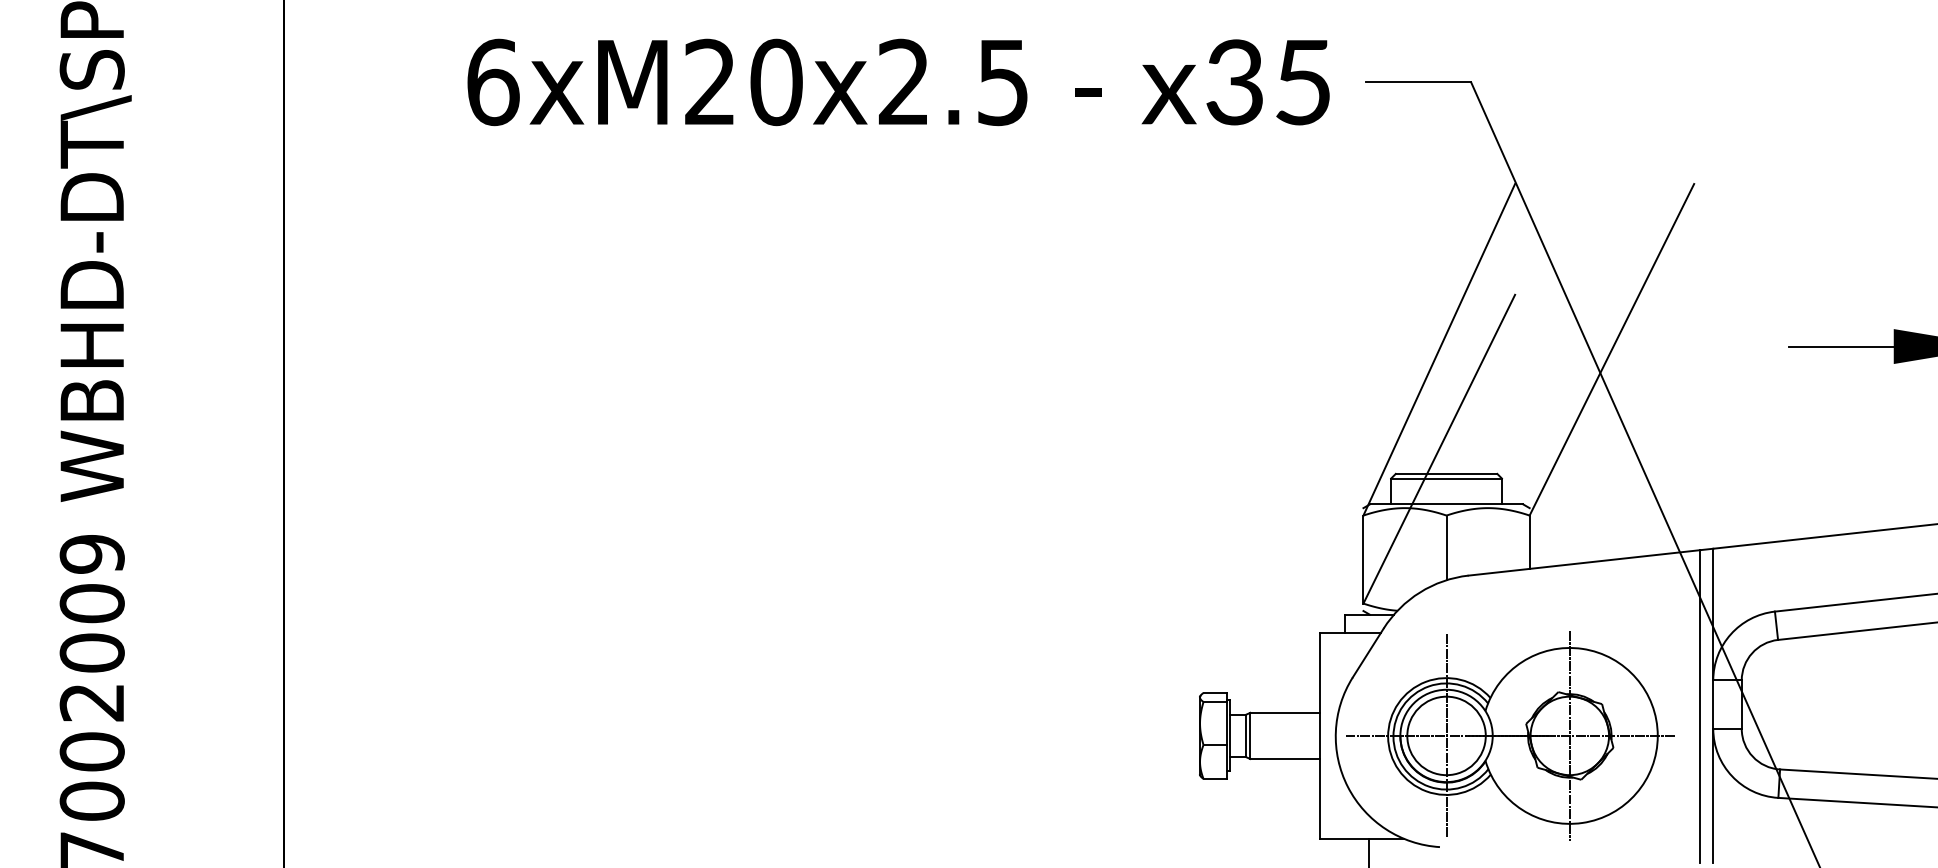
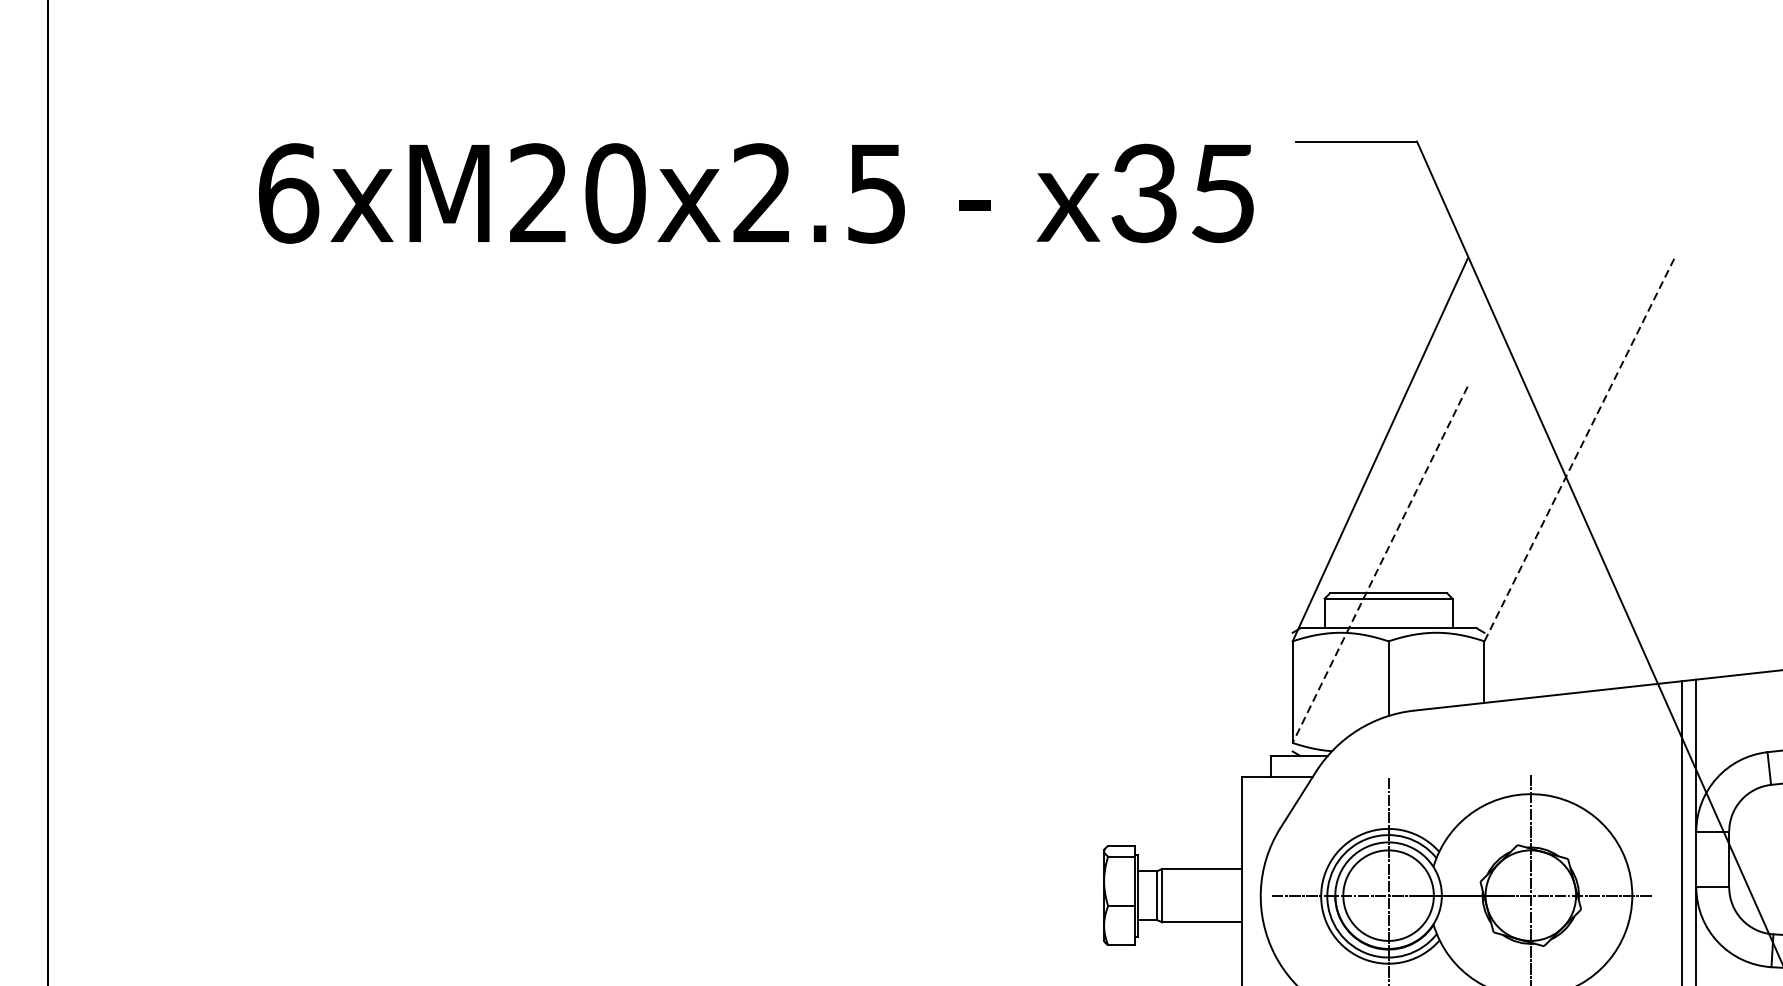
text: (898, 82) -> (756, 193), moved
line: (1611, 350) -> (1578, 450), solid -> dashed
line: (1439, 449) -> (1380, 565), solid -> dashed

